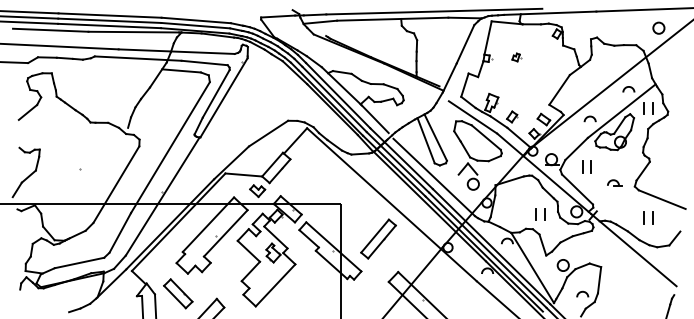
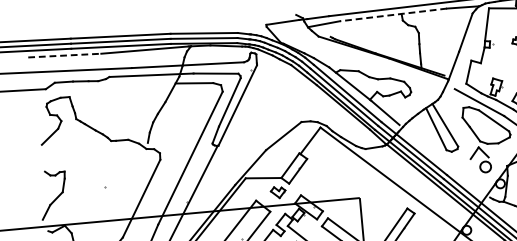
line: (392, 19) -> (393, 15), solid -> dashed
line: (50, 30) -> (64, 55), solid -> dashed
line: (434, 177) -> (447, 163), removed

